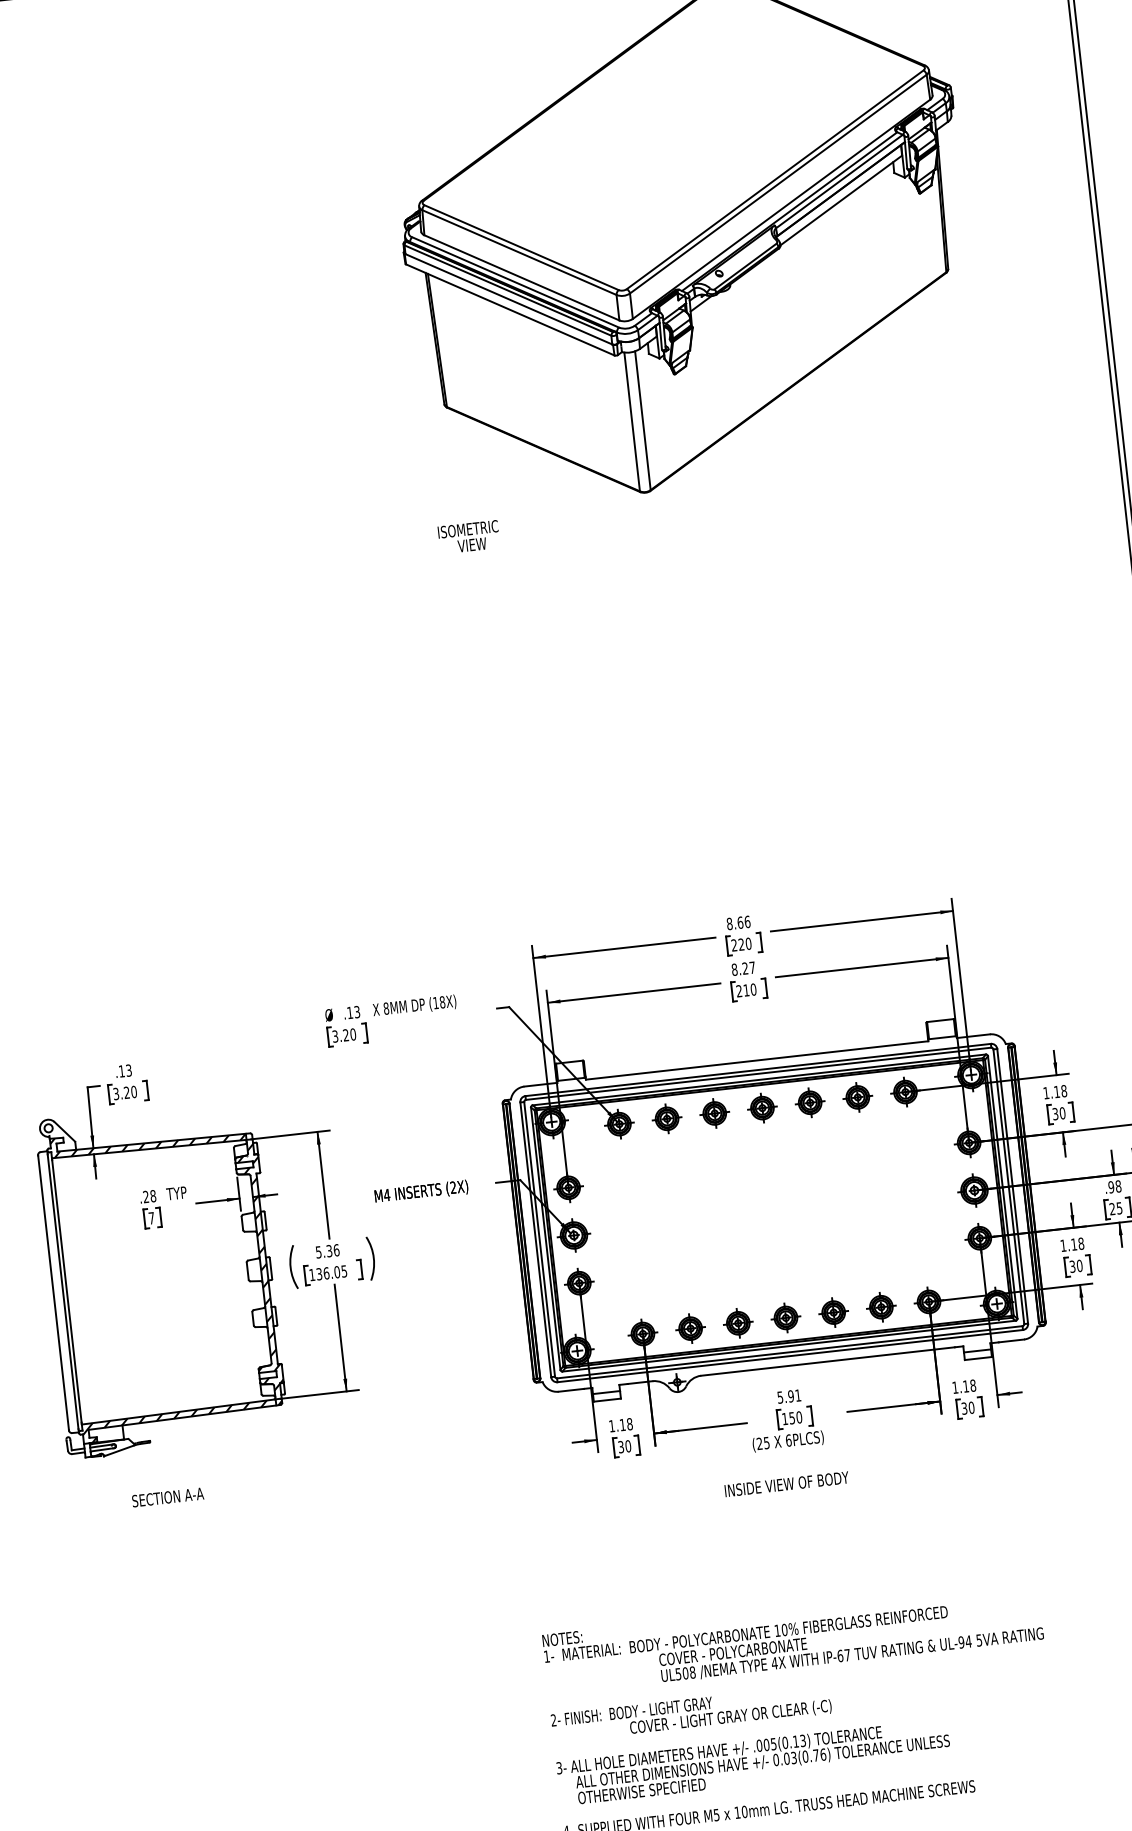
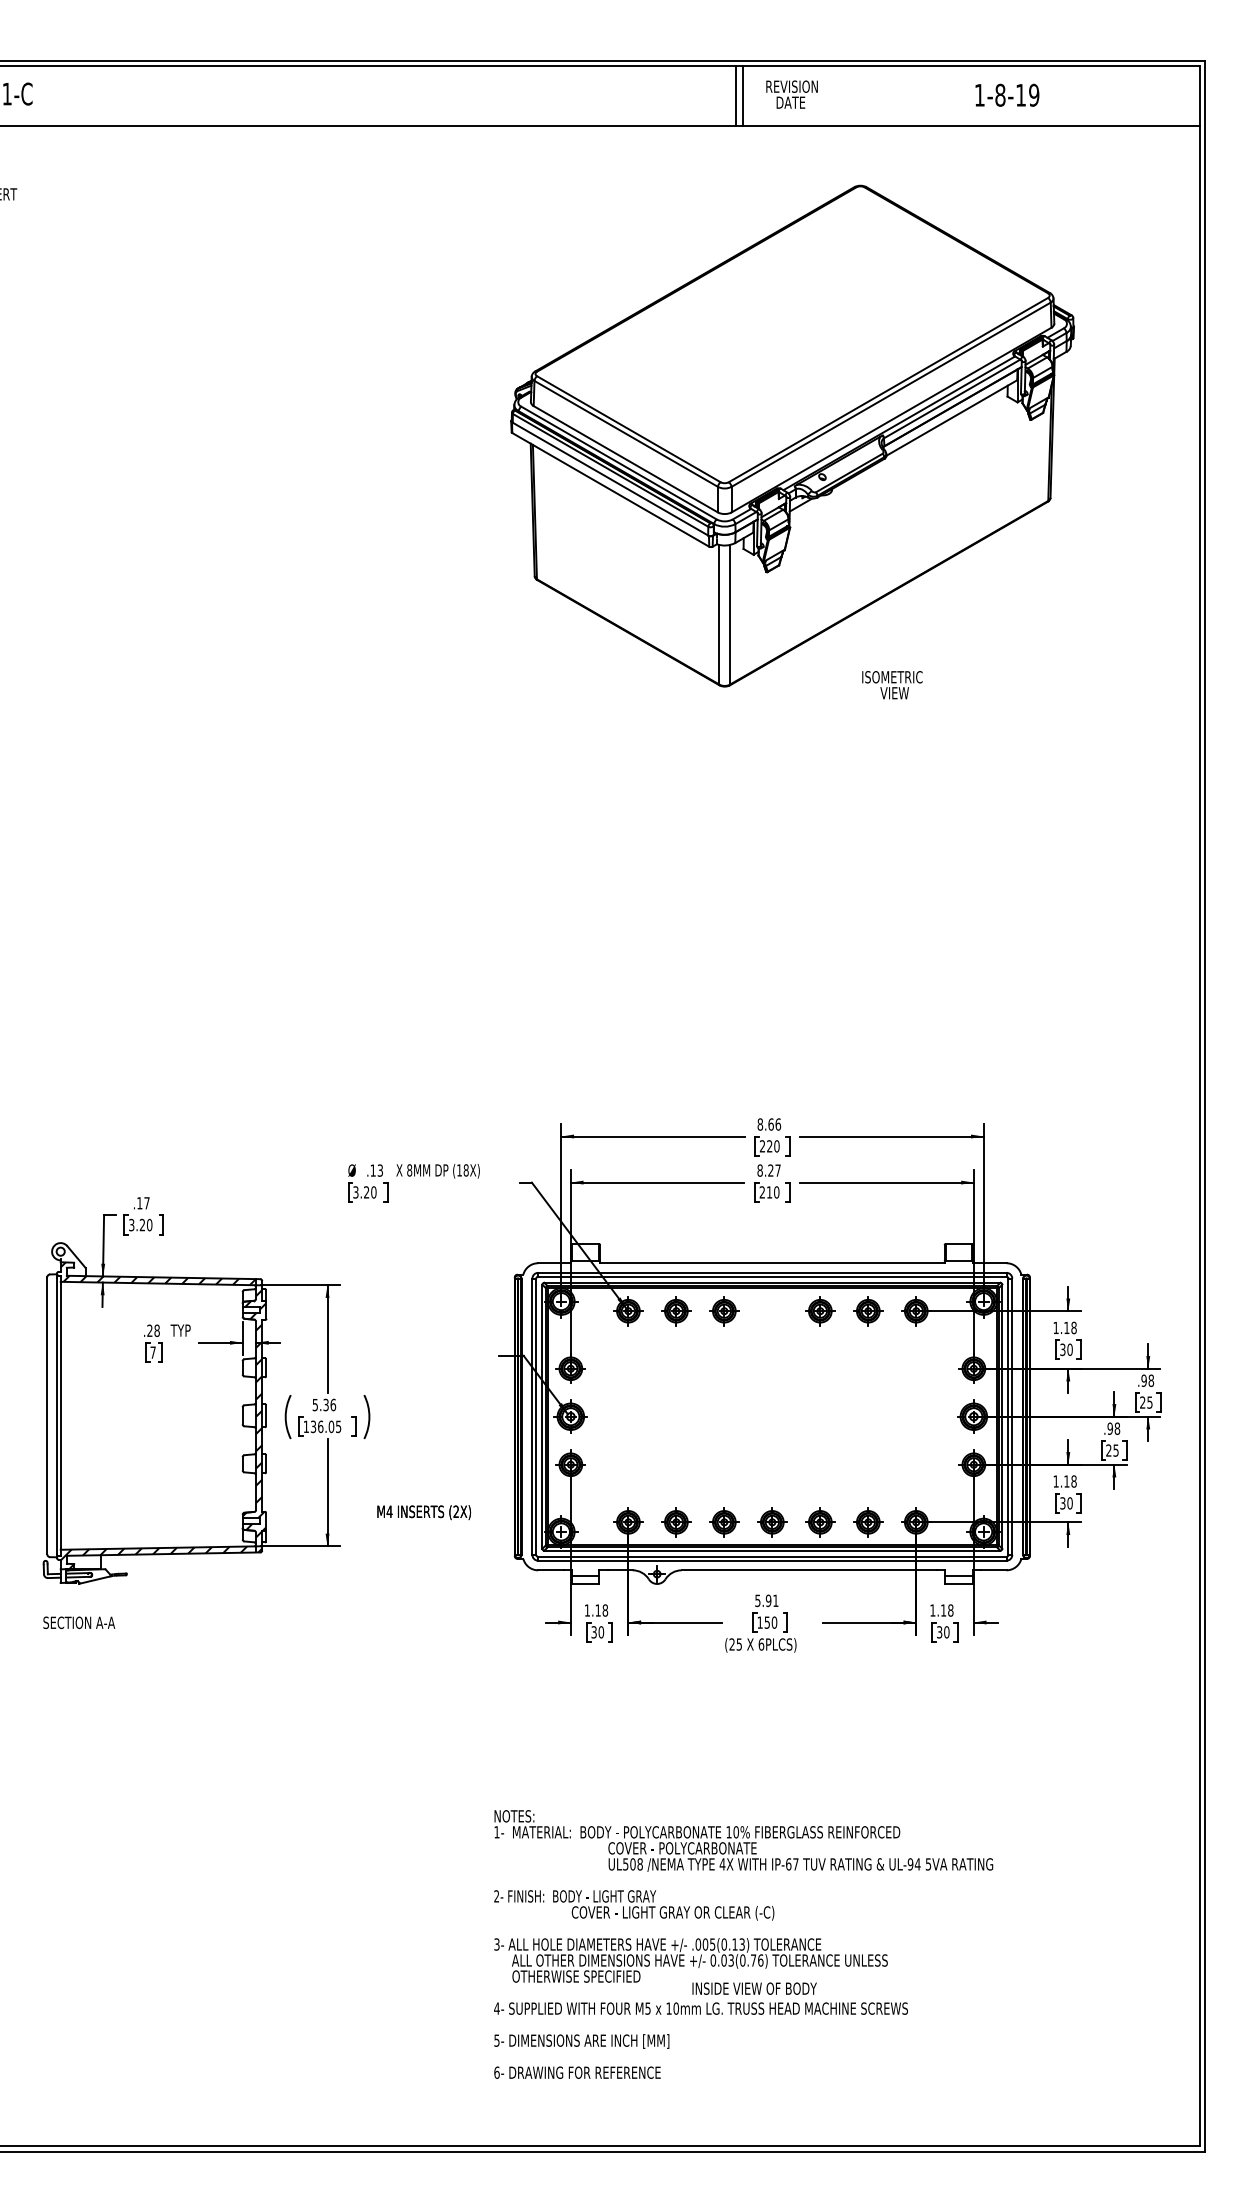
text: (469, 537) -> (892, 685), moved
text: (128, 1070) -> (146, 1203), .13 -> .17
part: (762, 1108) -> (772, 1311), removed
text: (421, 1191) -> (424, 1512), moved
text: (786, 1484) -> (754, 1988), moved
text: (168, 1497) -> (79, 1622), moved

